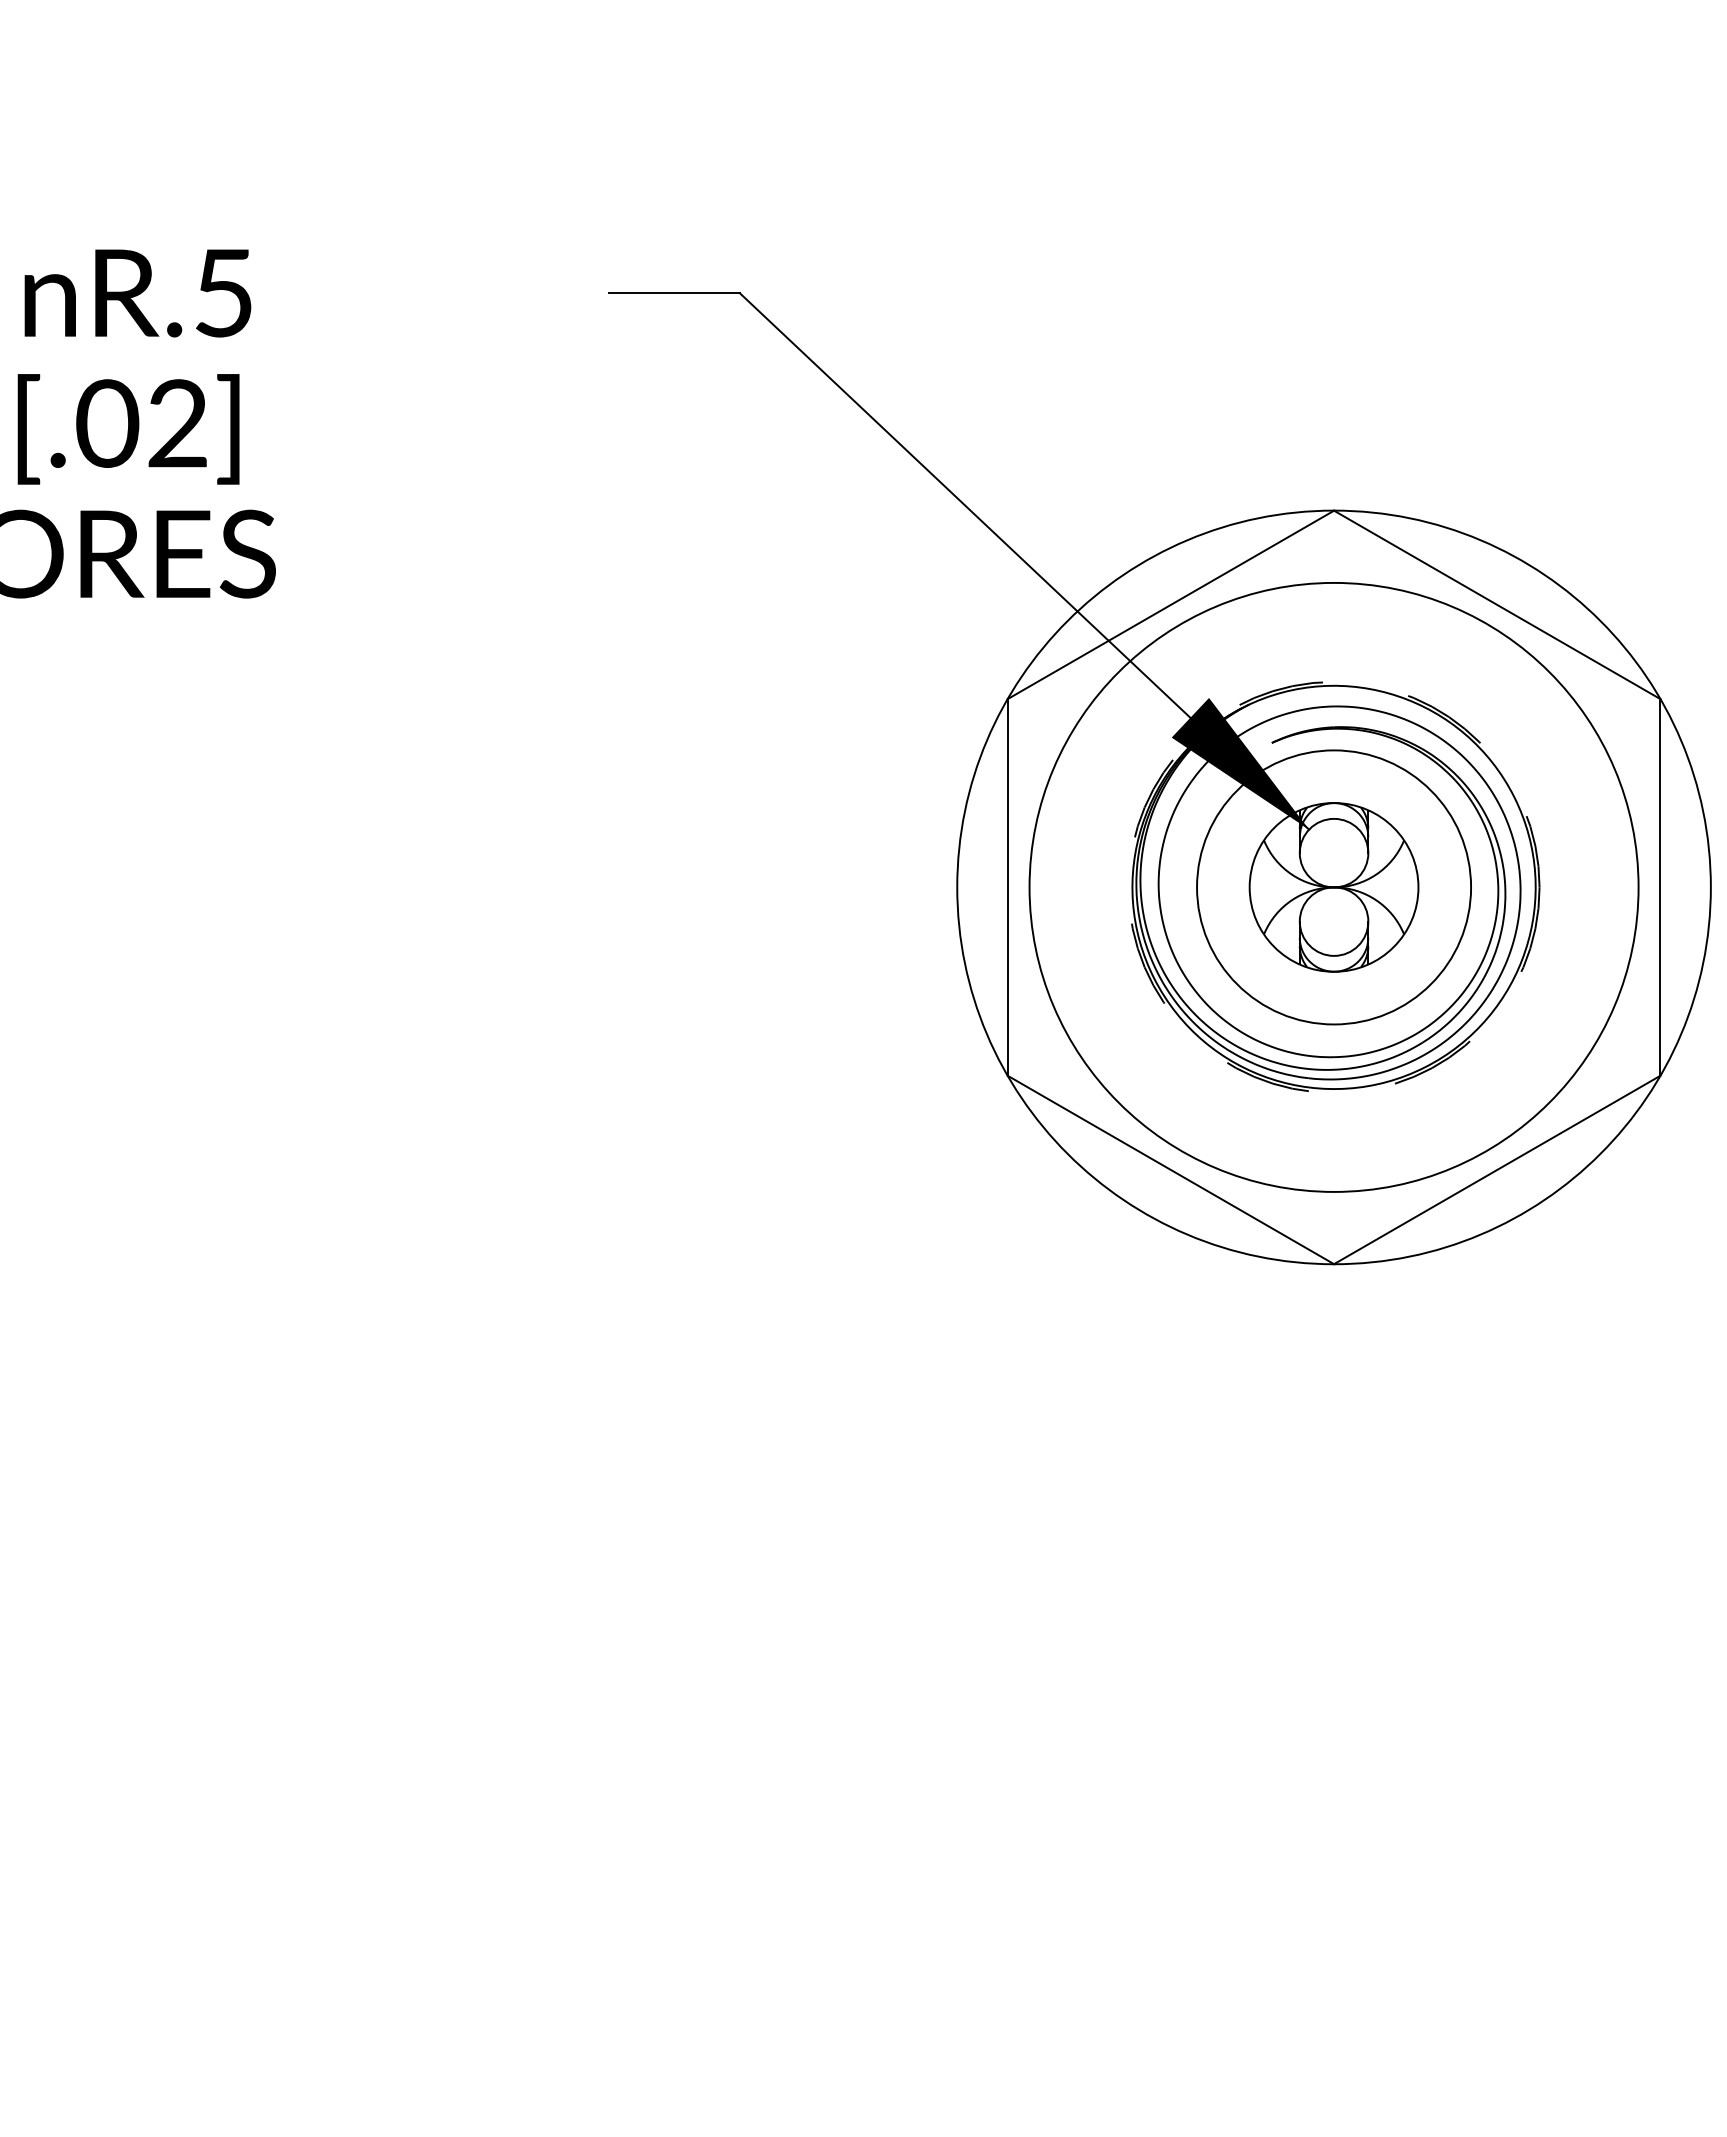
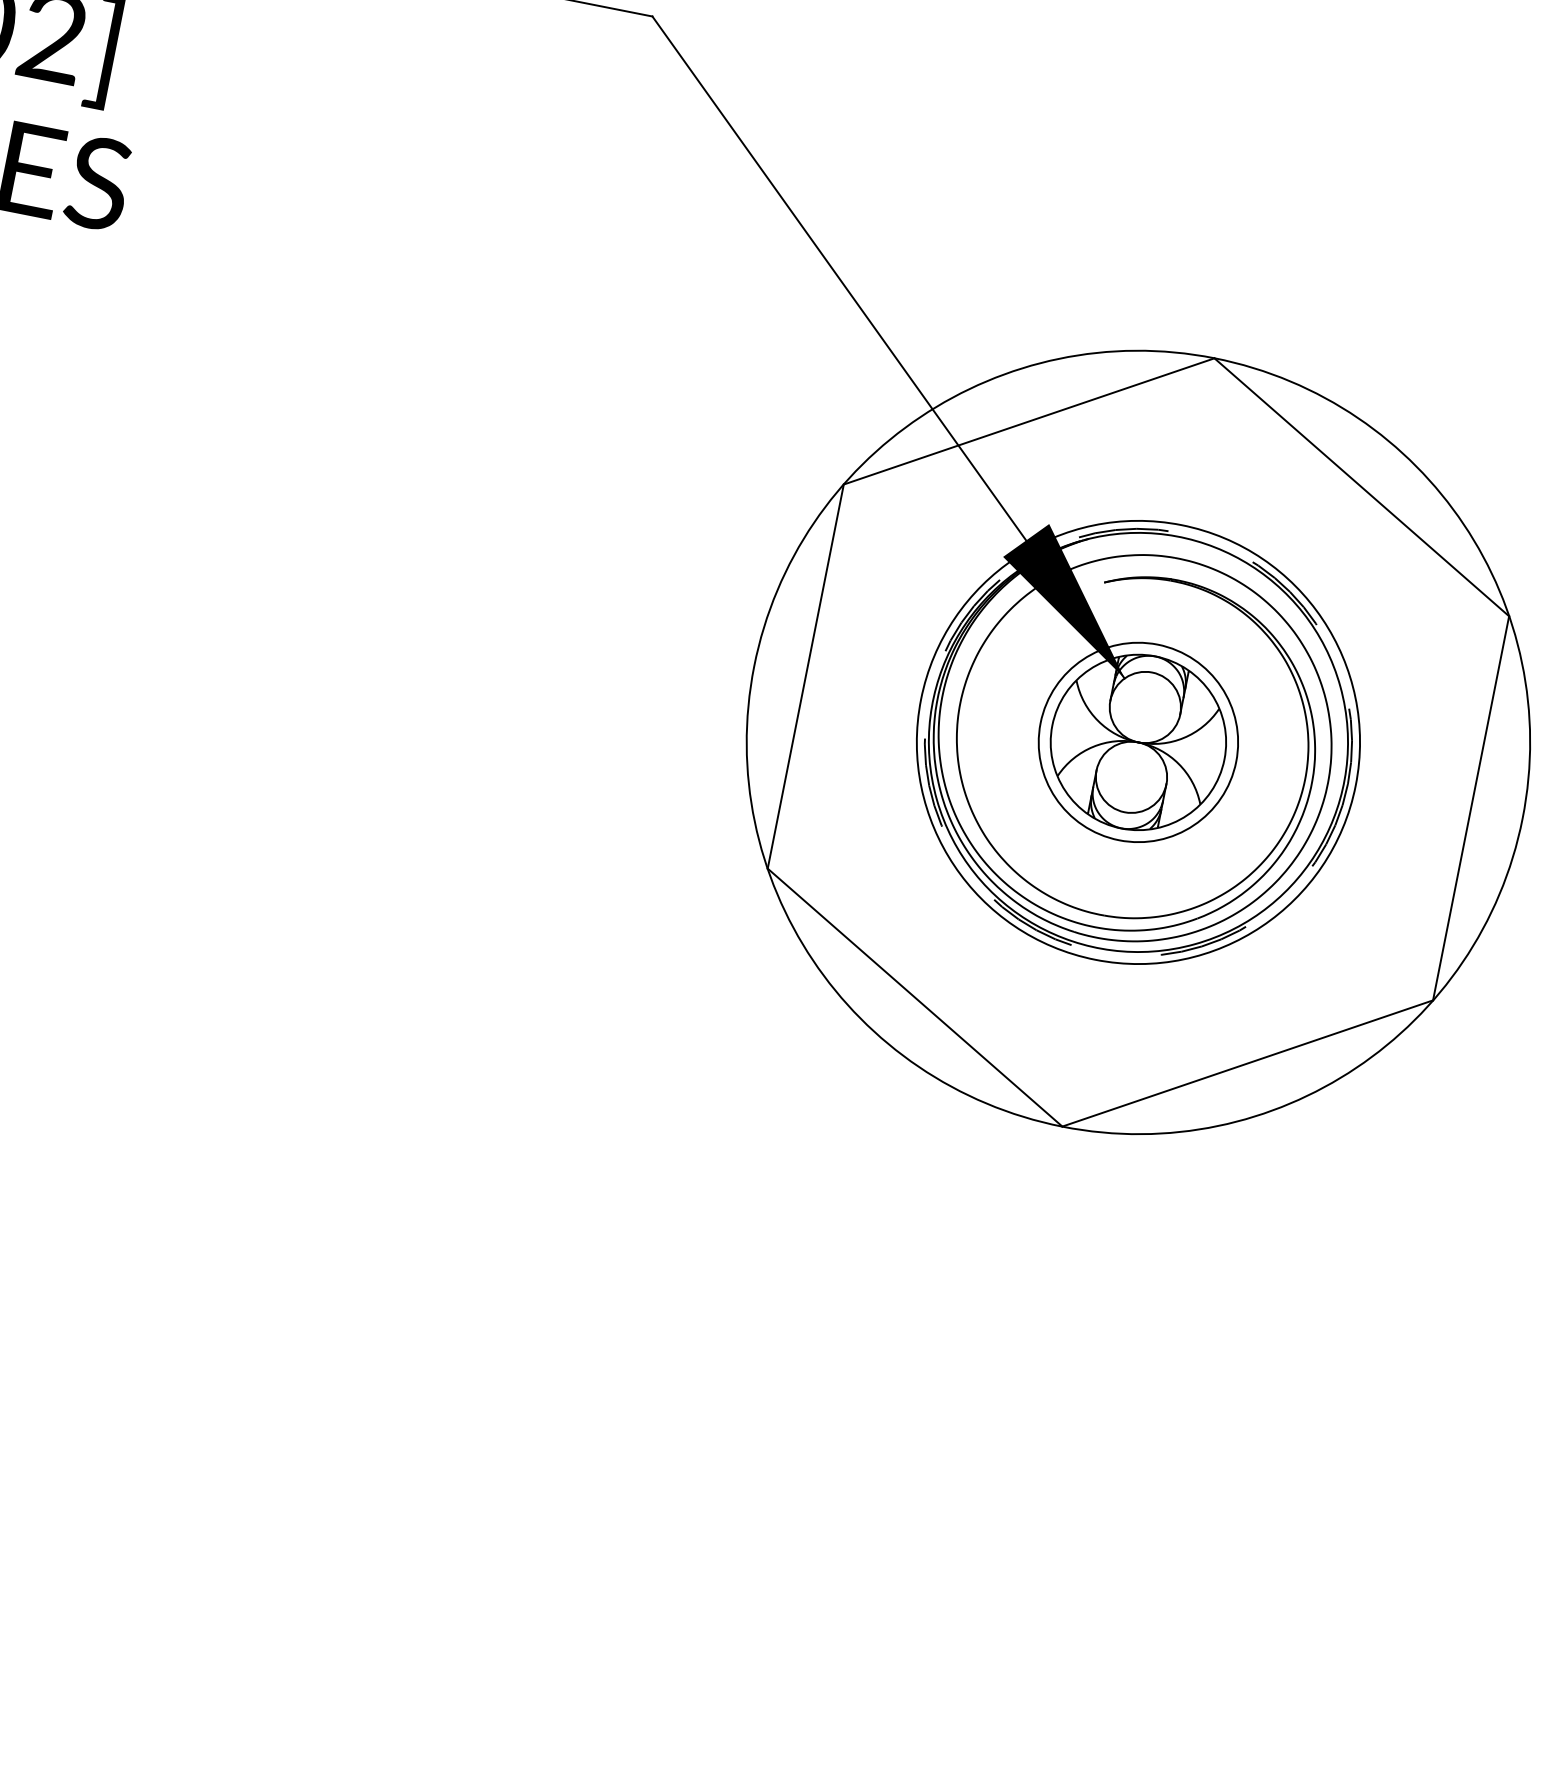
circle: (1333, 886) -> (1138, 741), size x0.7
circle: (1334, 887) -> (1138, 742), size x0.7

